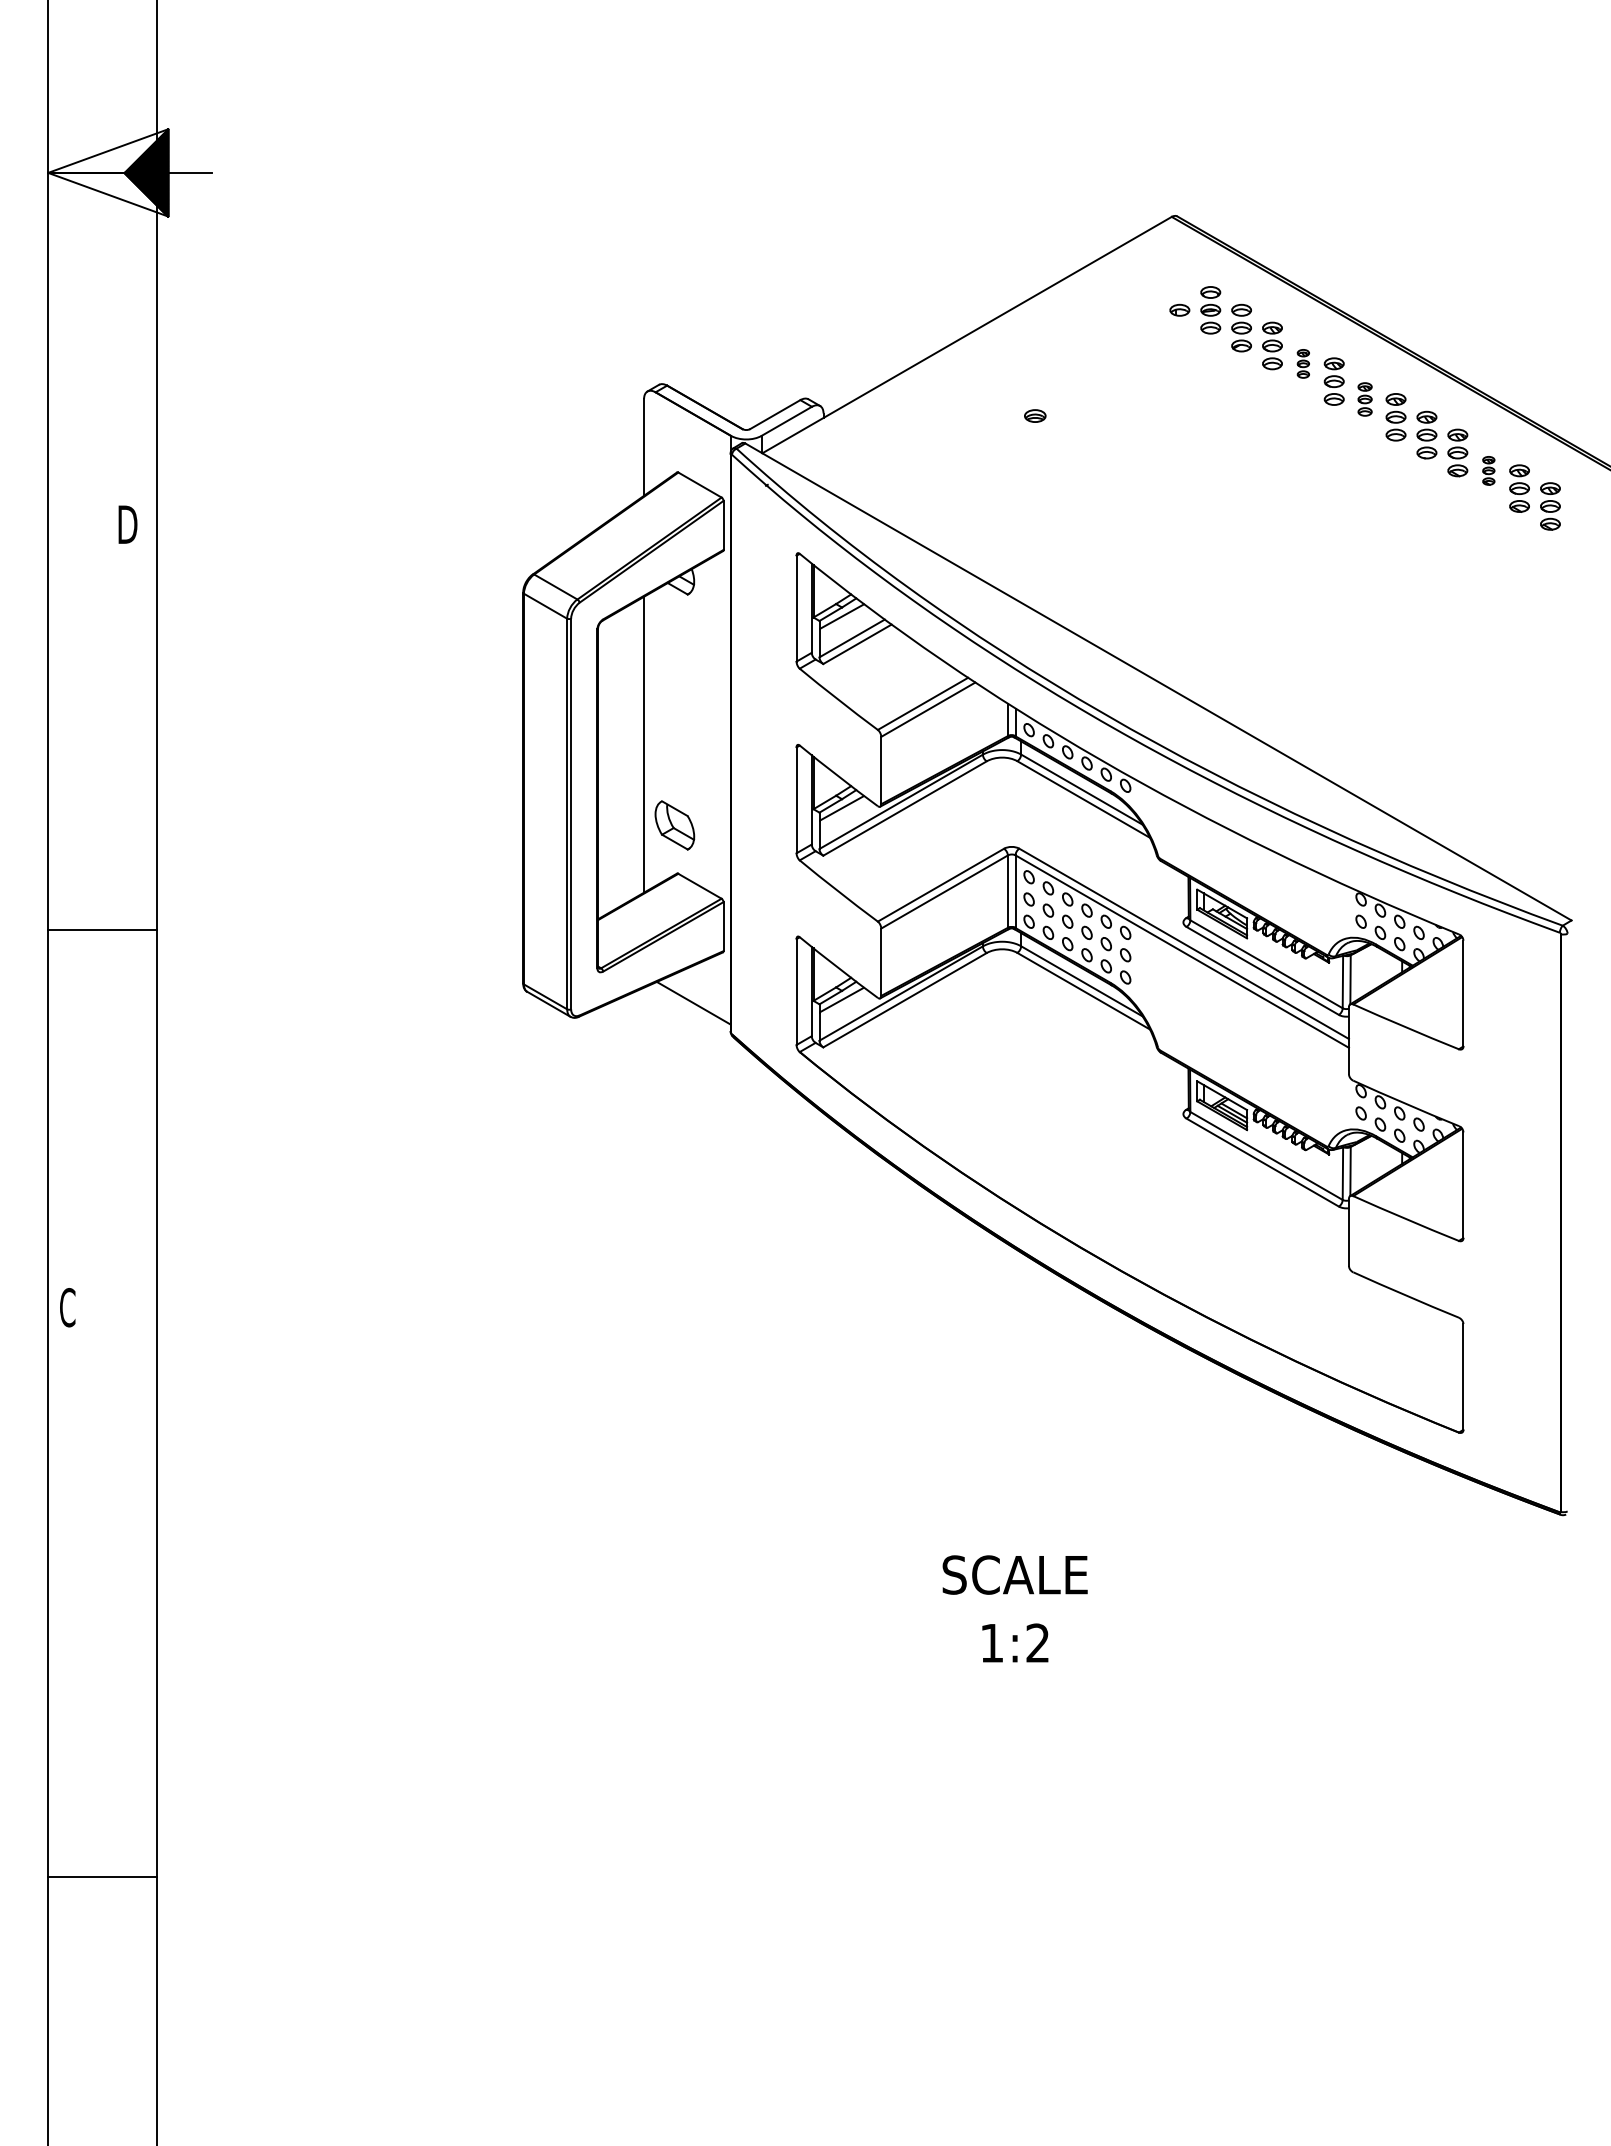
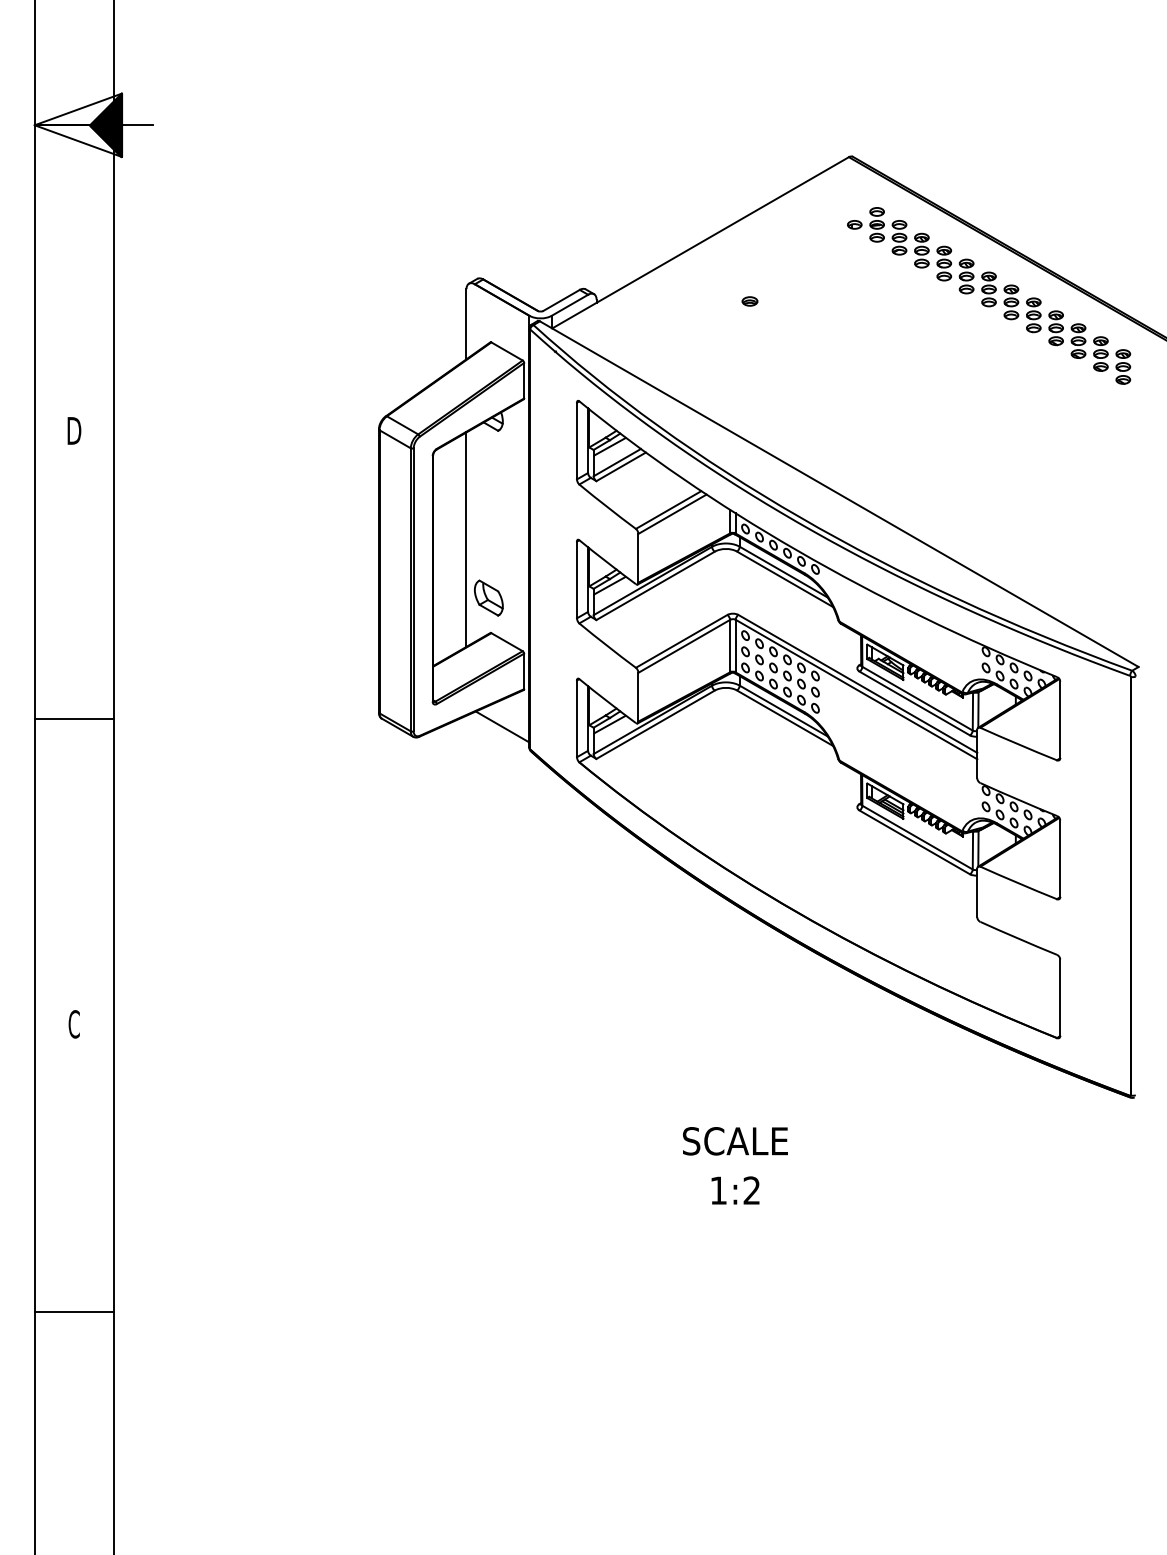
part: (1303, 363) -> (944, 263), size x1.67
part: (1364, 399) -> (988, 289), size x1.43
part: (1488, 470) -> (1078, 340), size x1.67
text: (127, 524) -> (74, 430), moved
line: (102, 929) -> (74, 718), moved
text: (67, 1307) -> (74, 1024), moved
line: (102, 1876) -> (74, 1311), moved

